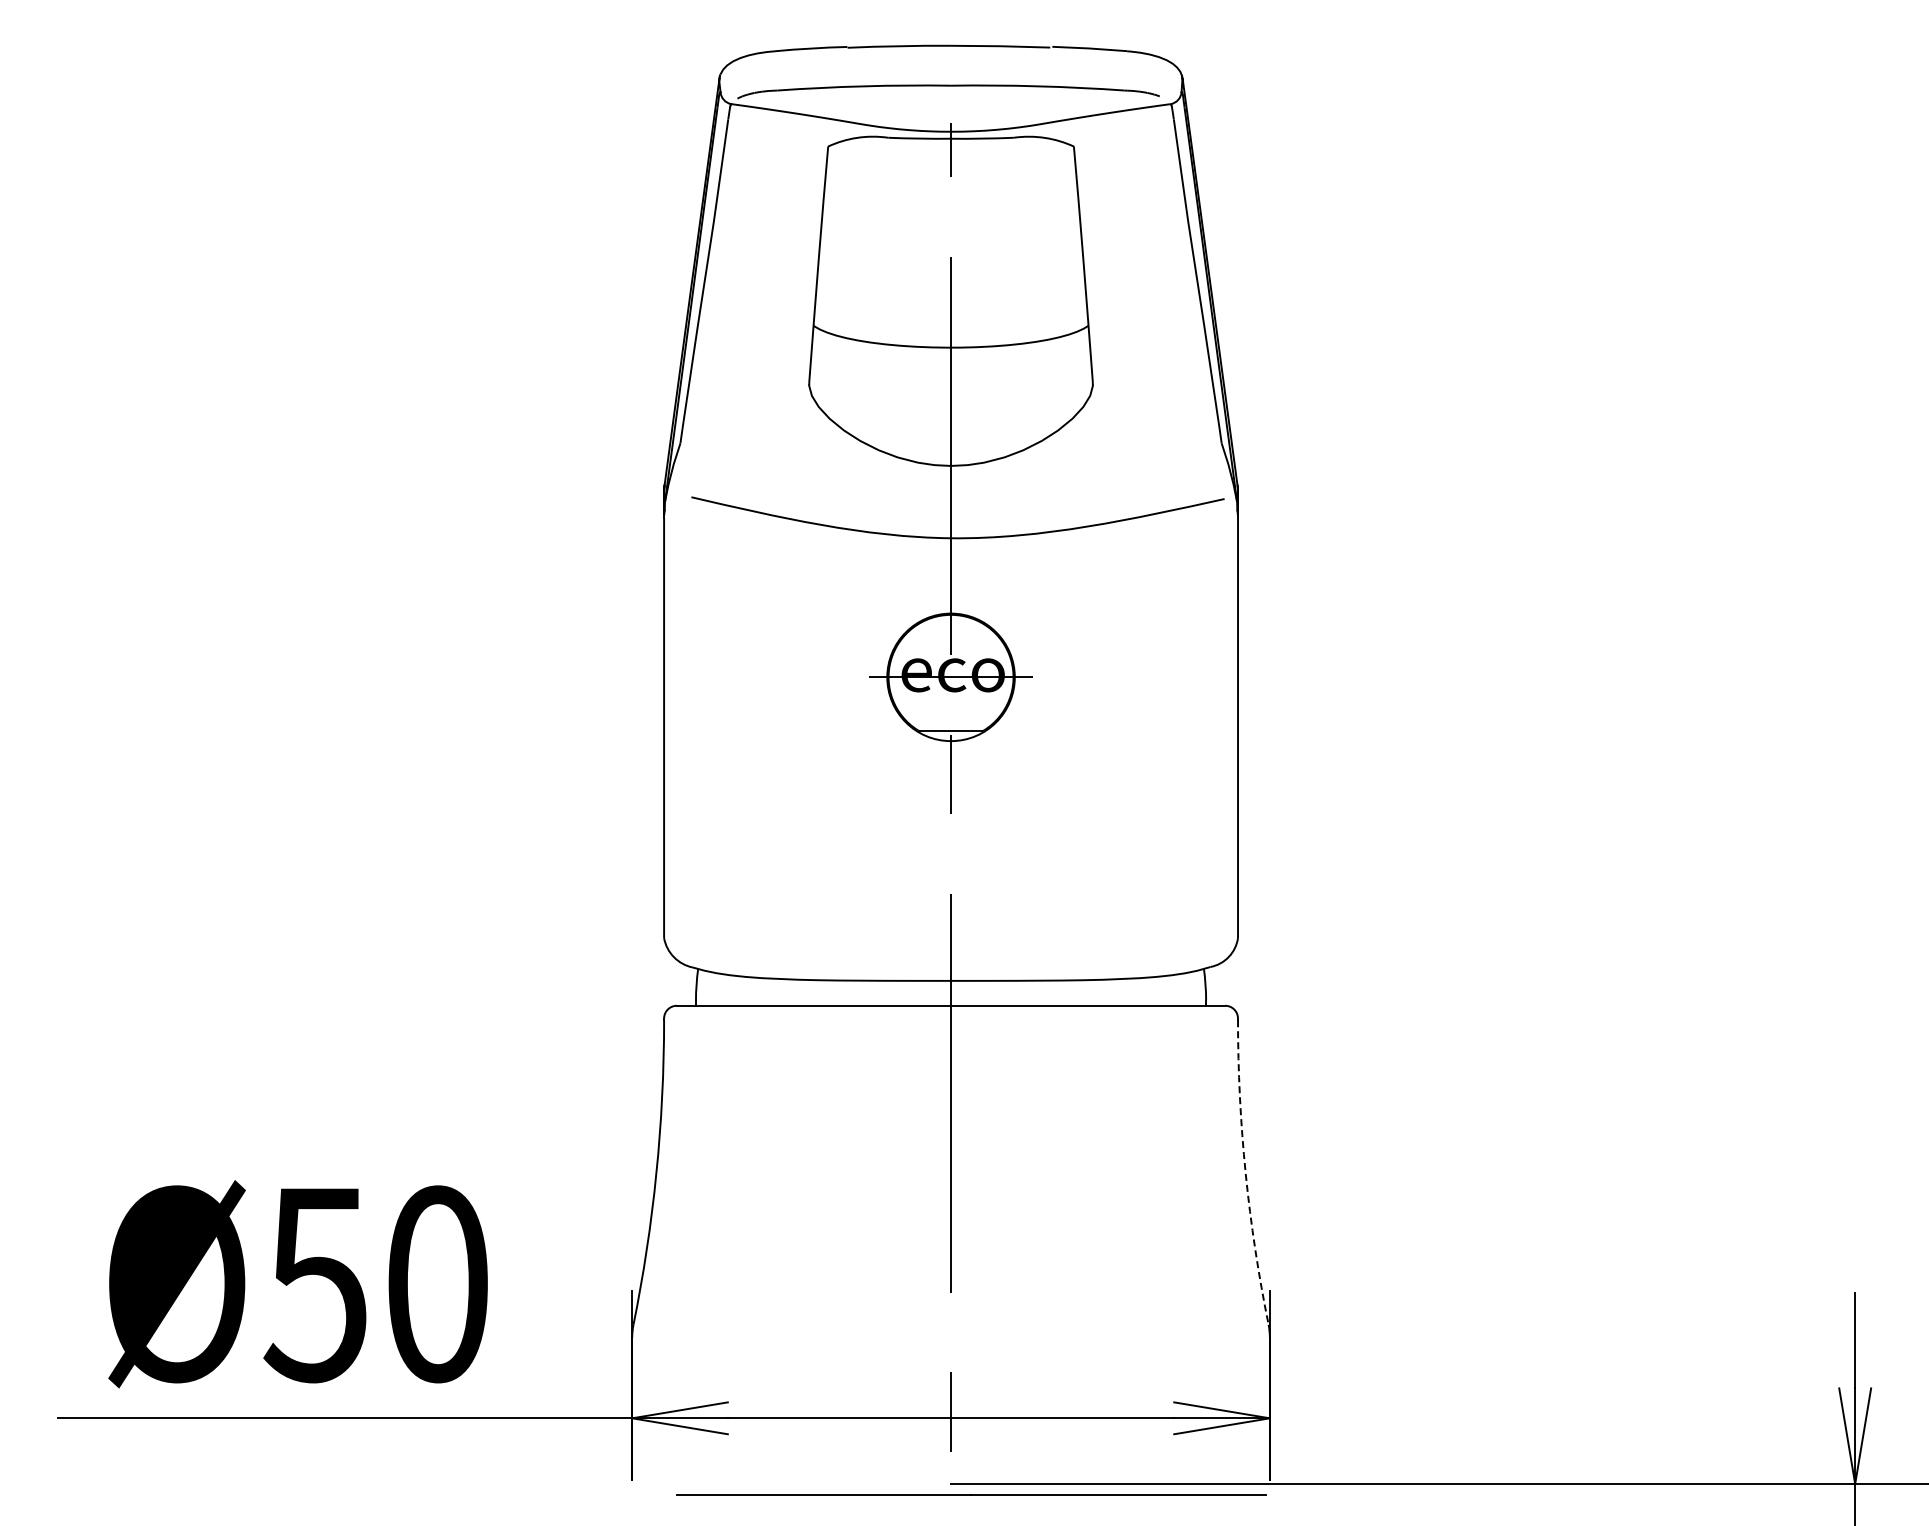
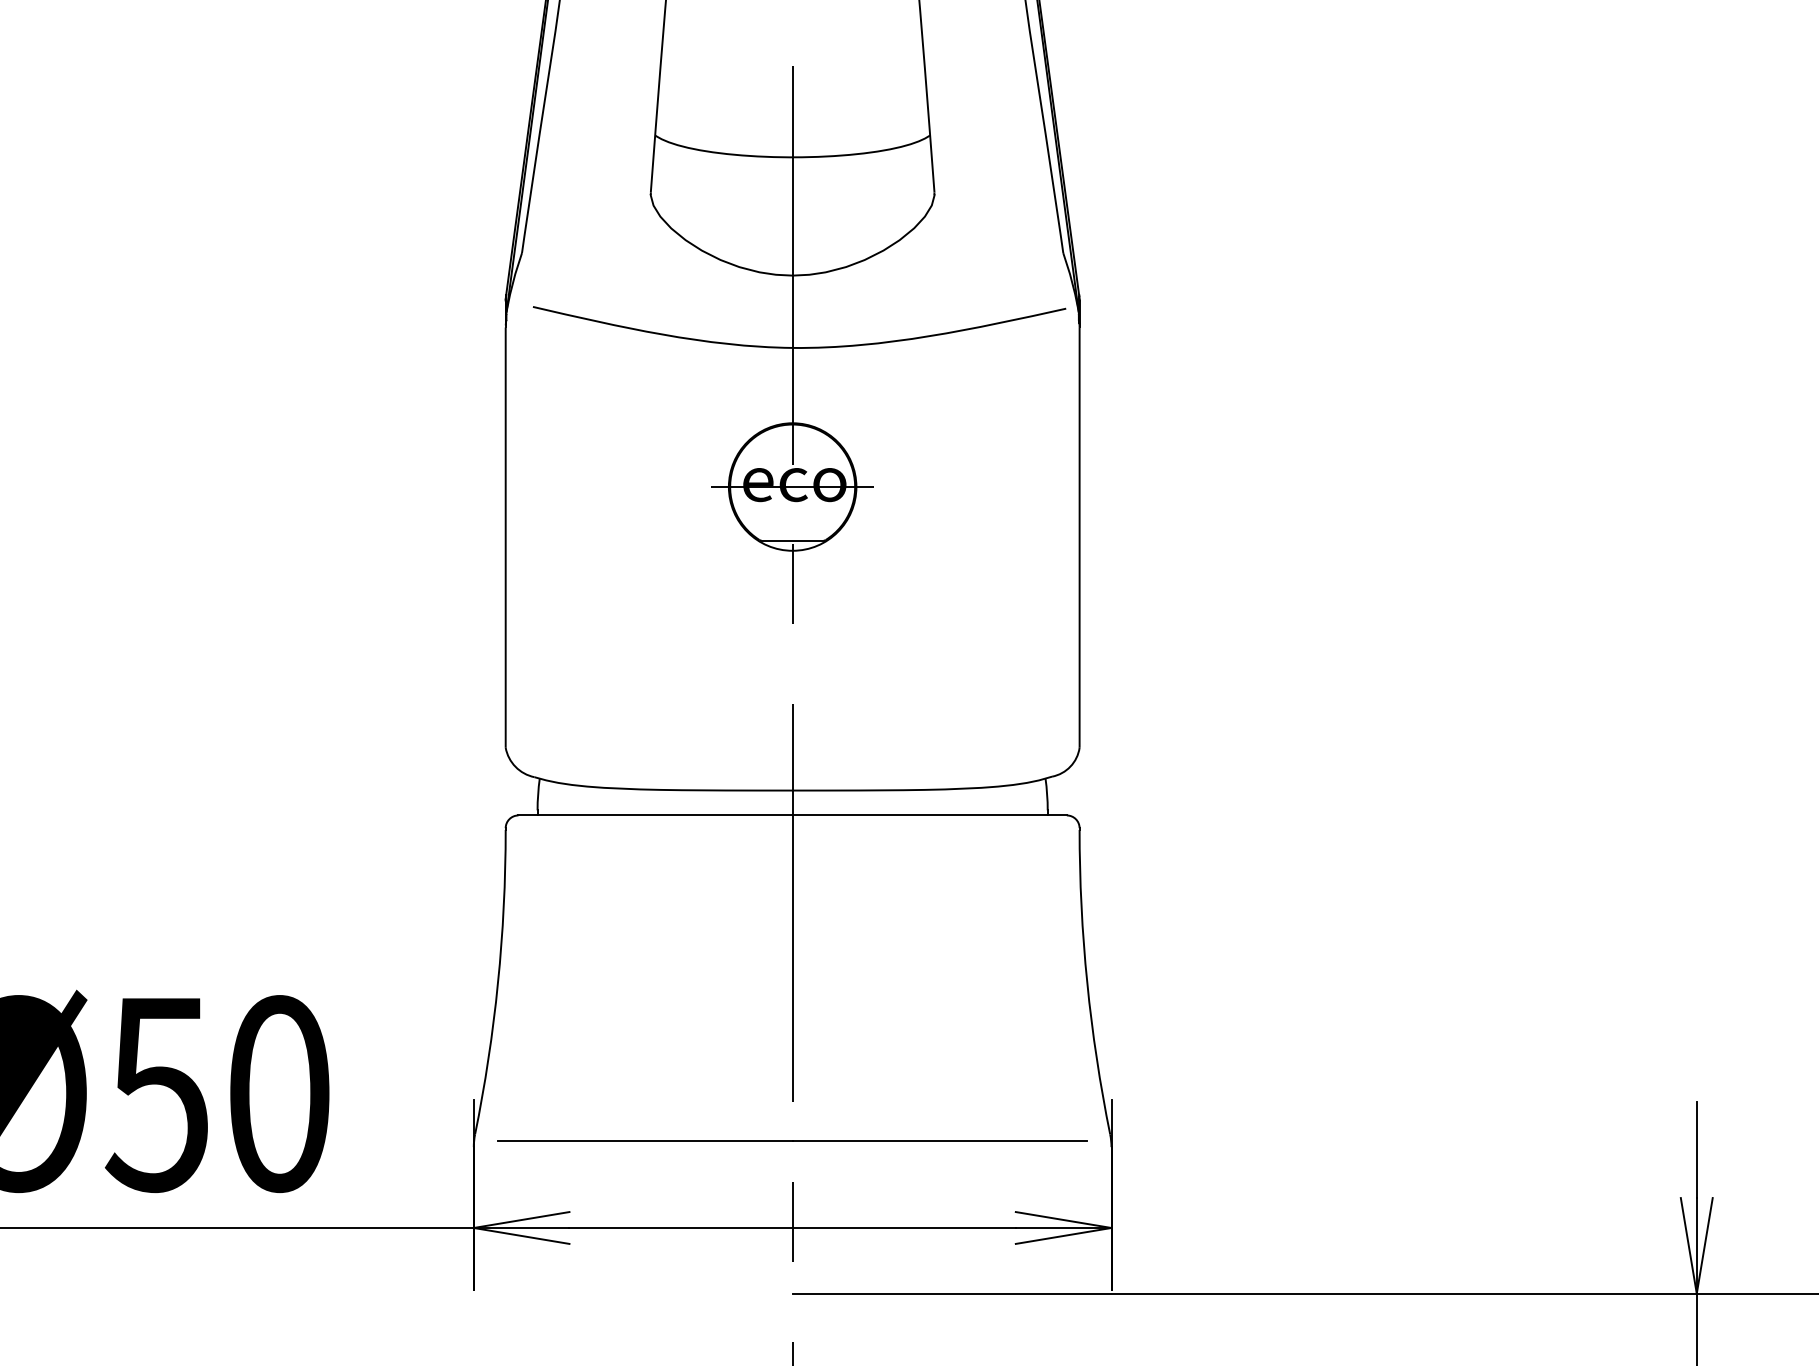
arc: (1245, 1173) -> (1087, 983), dashed -> solid
line: (971, 1494) -> (793, 1140), moved

